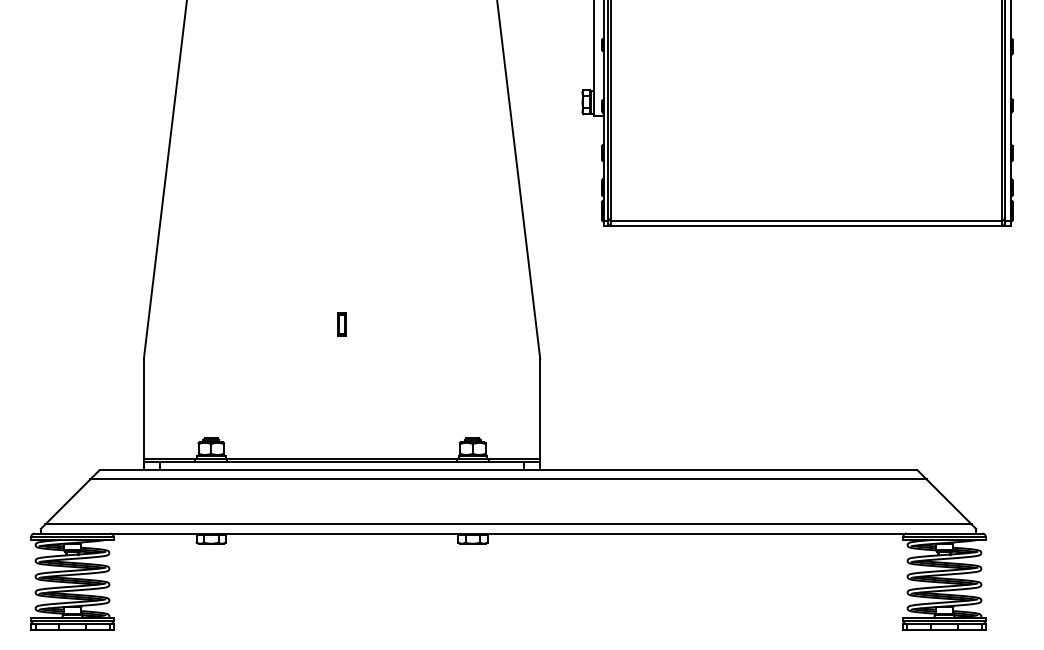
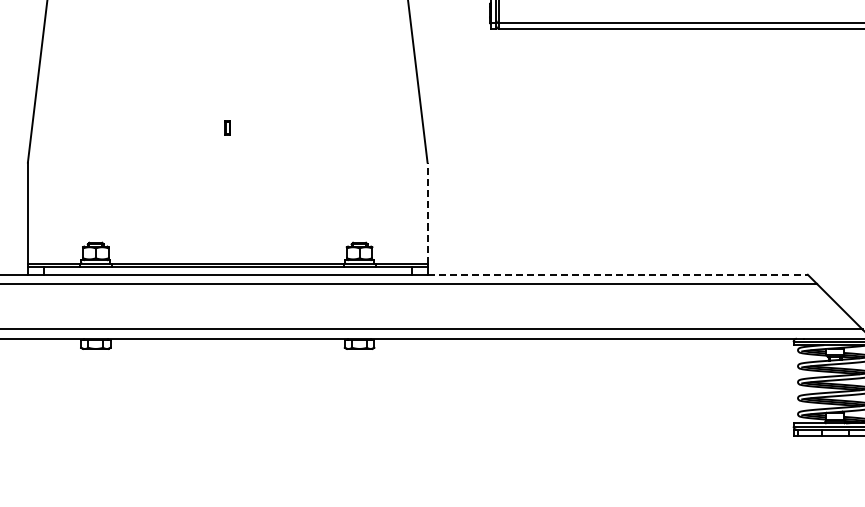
part: (341, 324) -> (227, 127), size x0.6
line: (540, 408) -> (427, 212), solid -> dashed
line: (728, 470) -> (617, 275), solid -> dashed

